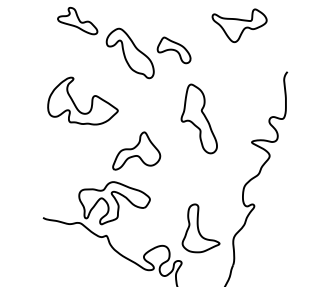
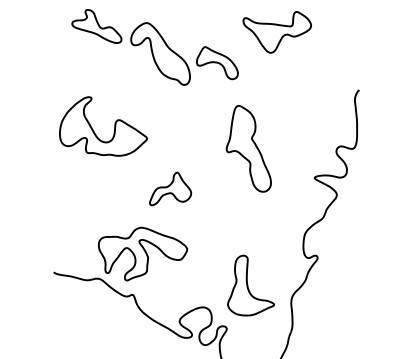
part: (239, 25) -> (276, 32), moved
part: (130, 53) -> (160, 53), moved
part: (136, 150) -> (170, 188), size x0.7

